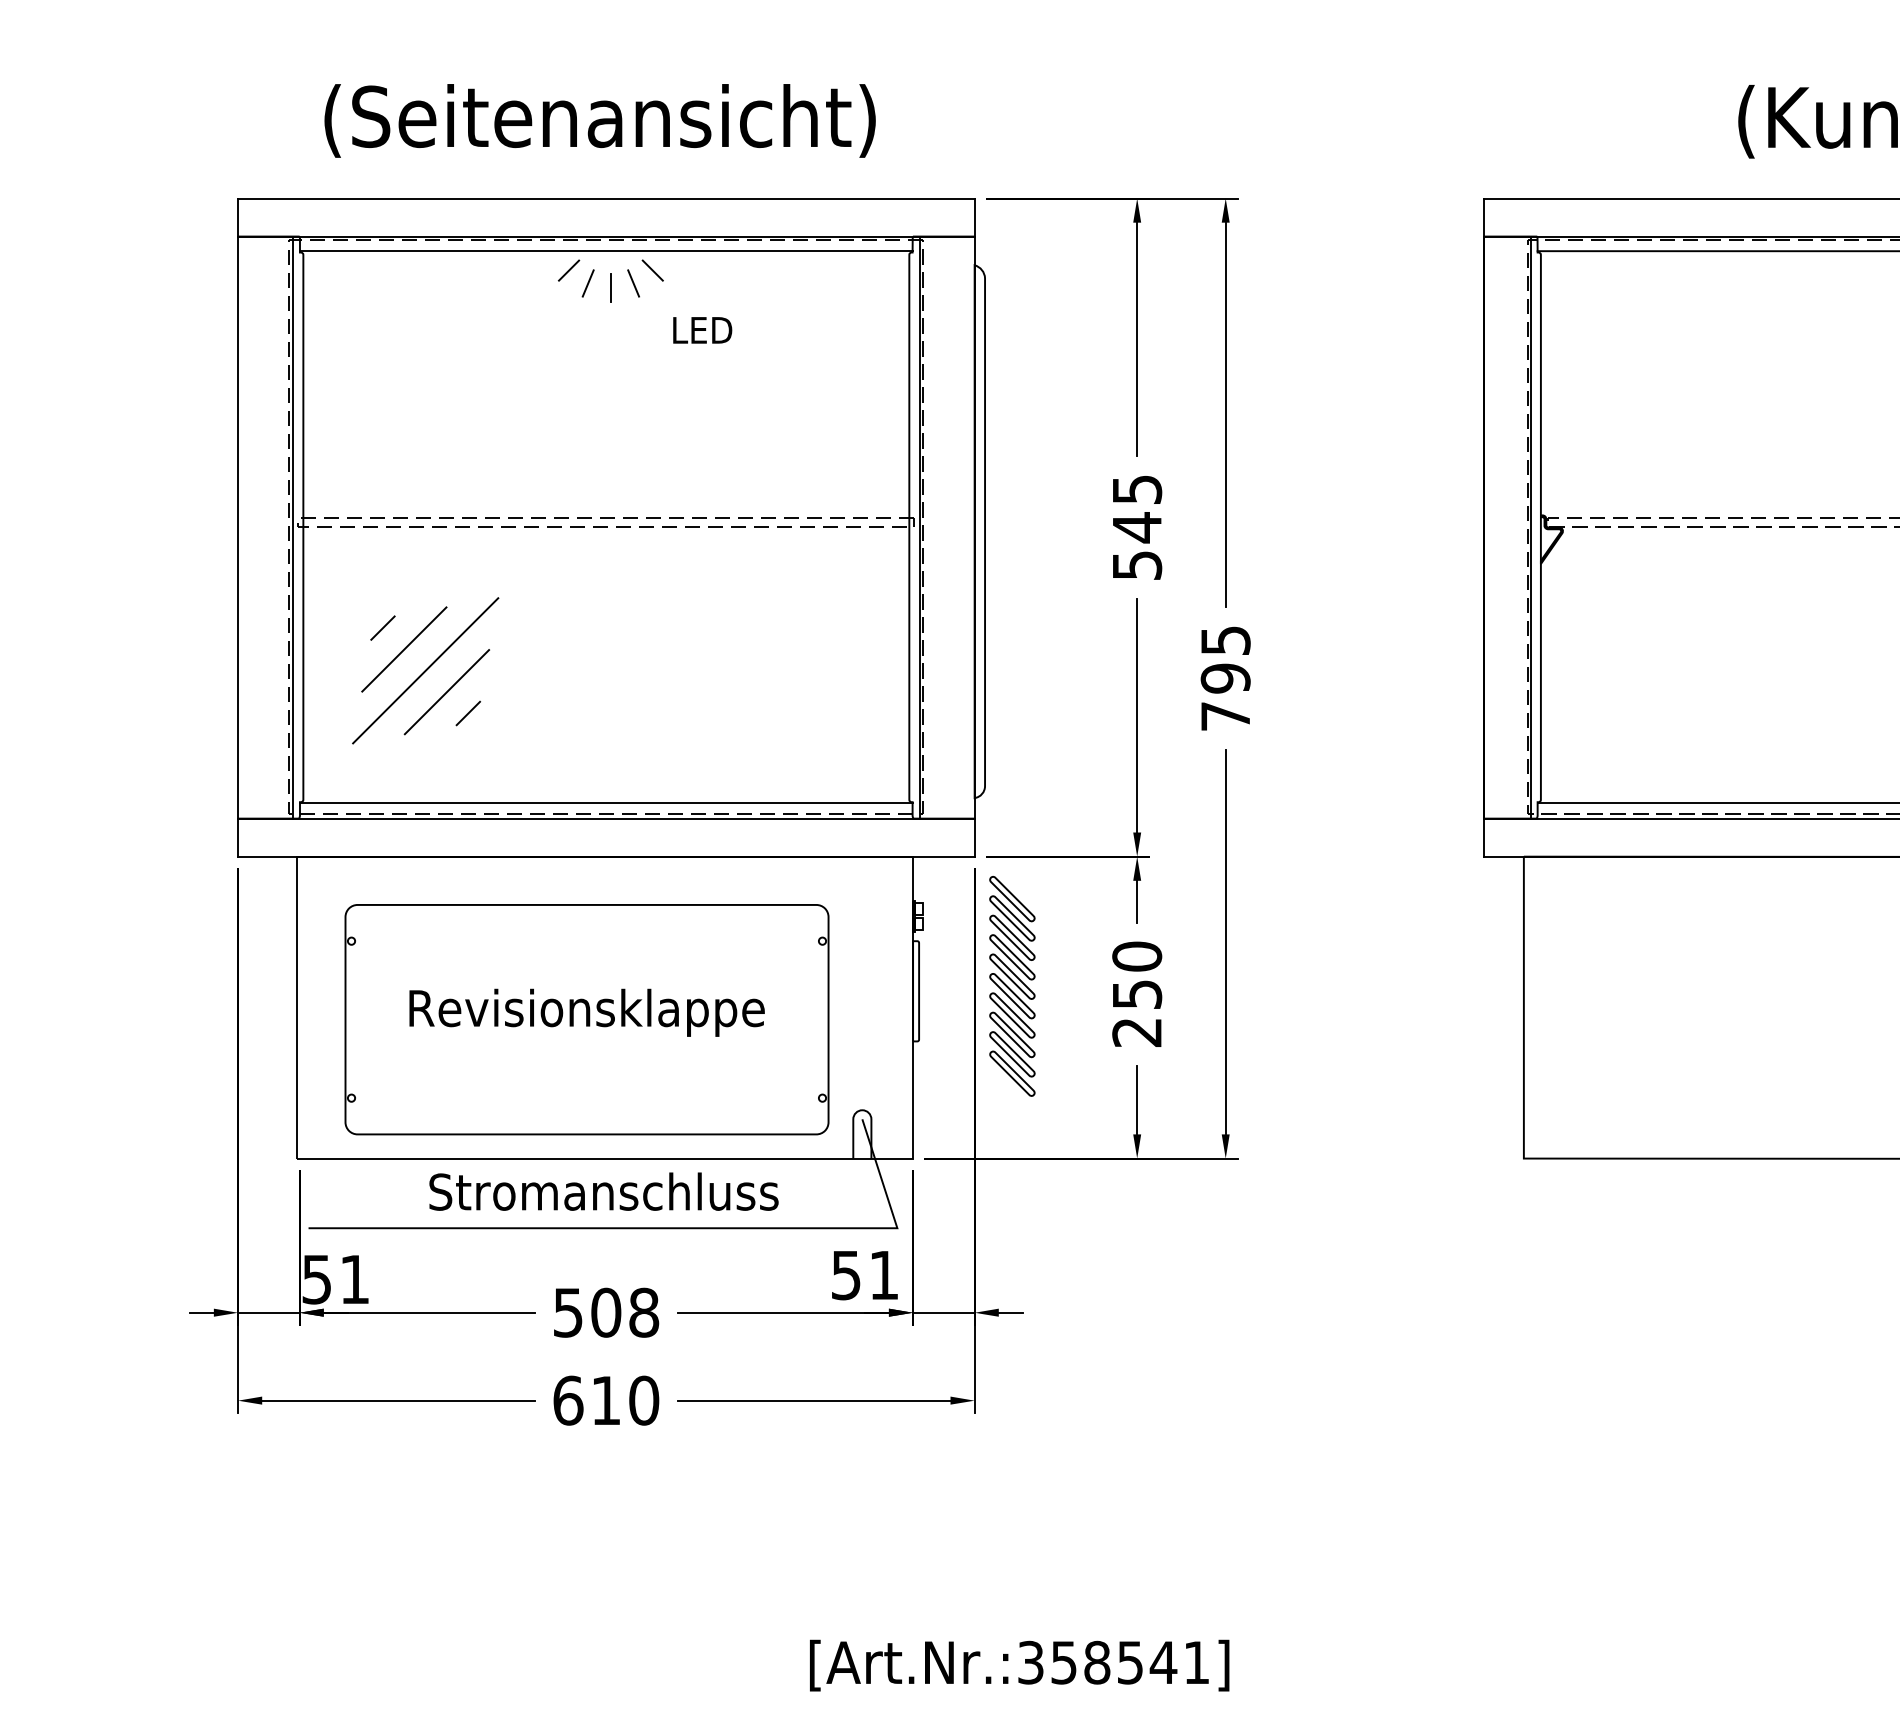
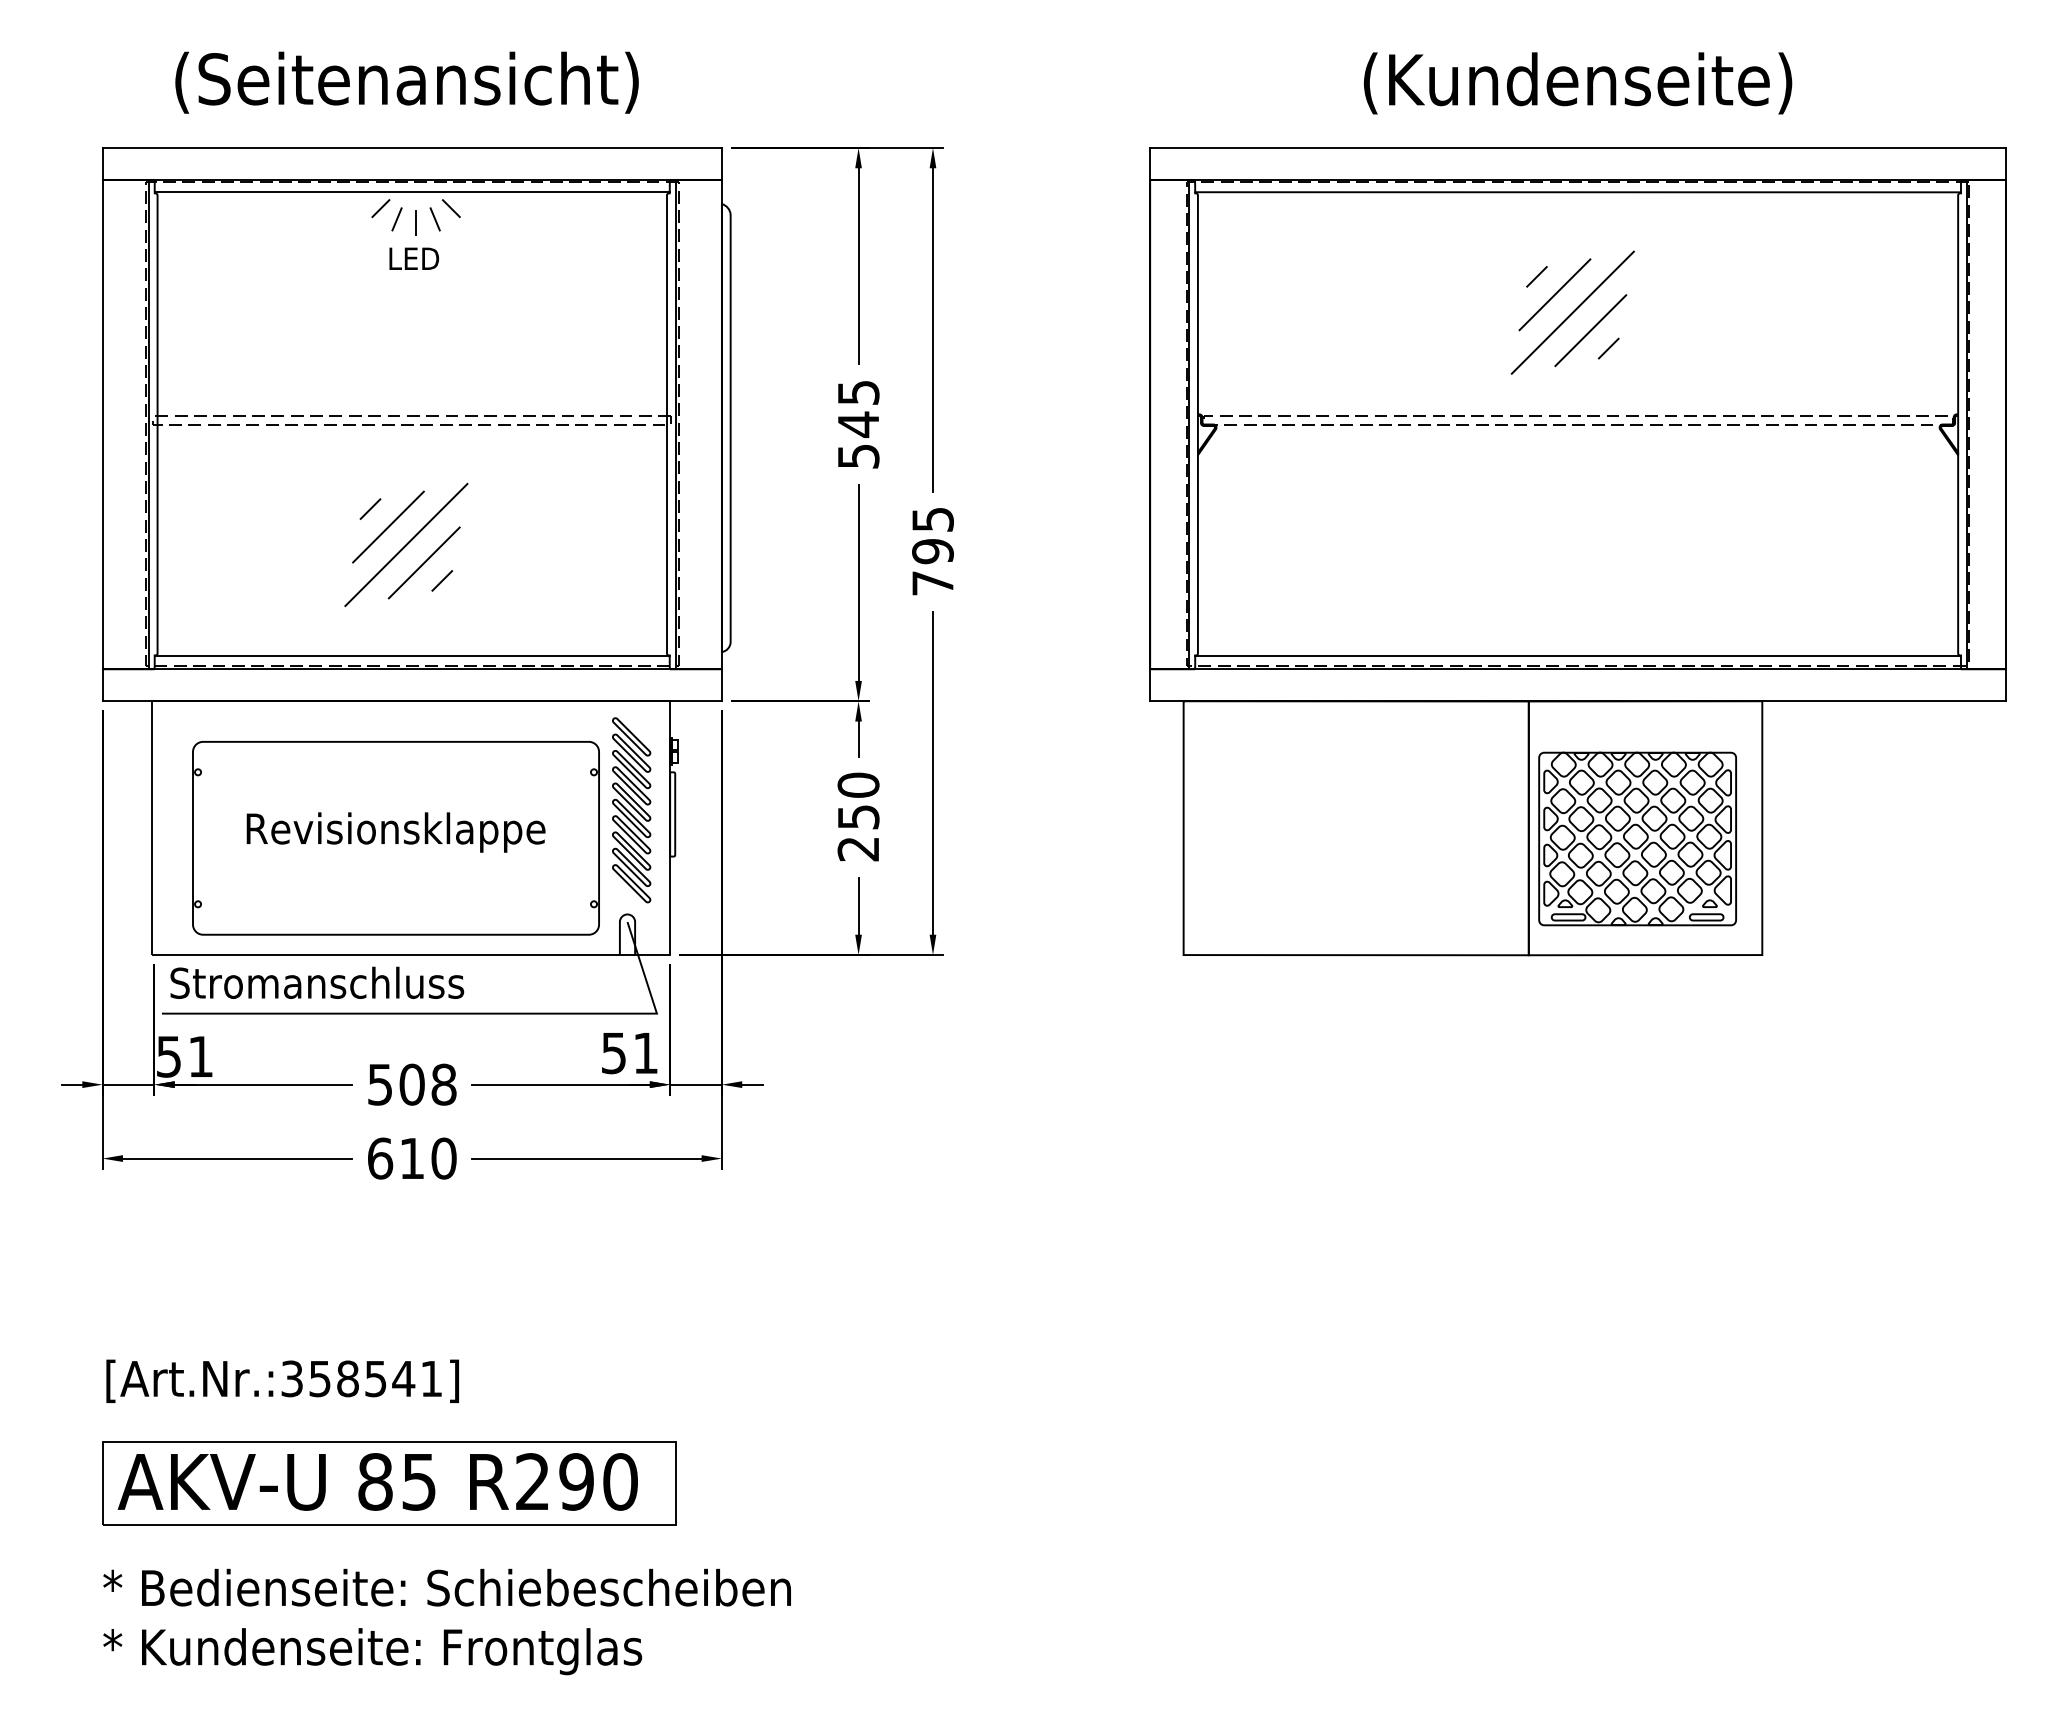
text: (702, 330) -> (414, 258), moved
part: (425, 670) -> (406, 544), moved
part: (1012, 986) -> (631, 810), moved
text: (604, 1191) -> (317, 982), moved
text: (1019, 1664) -> (282, 1380), moved

